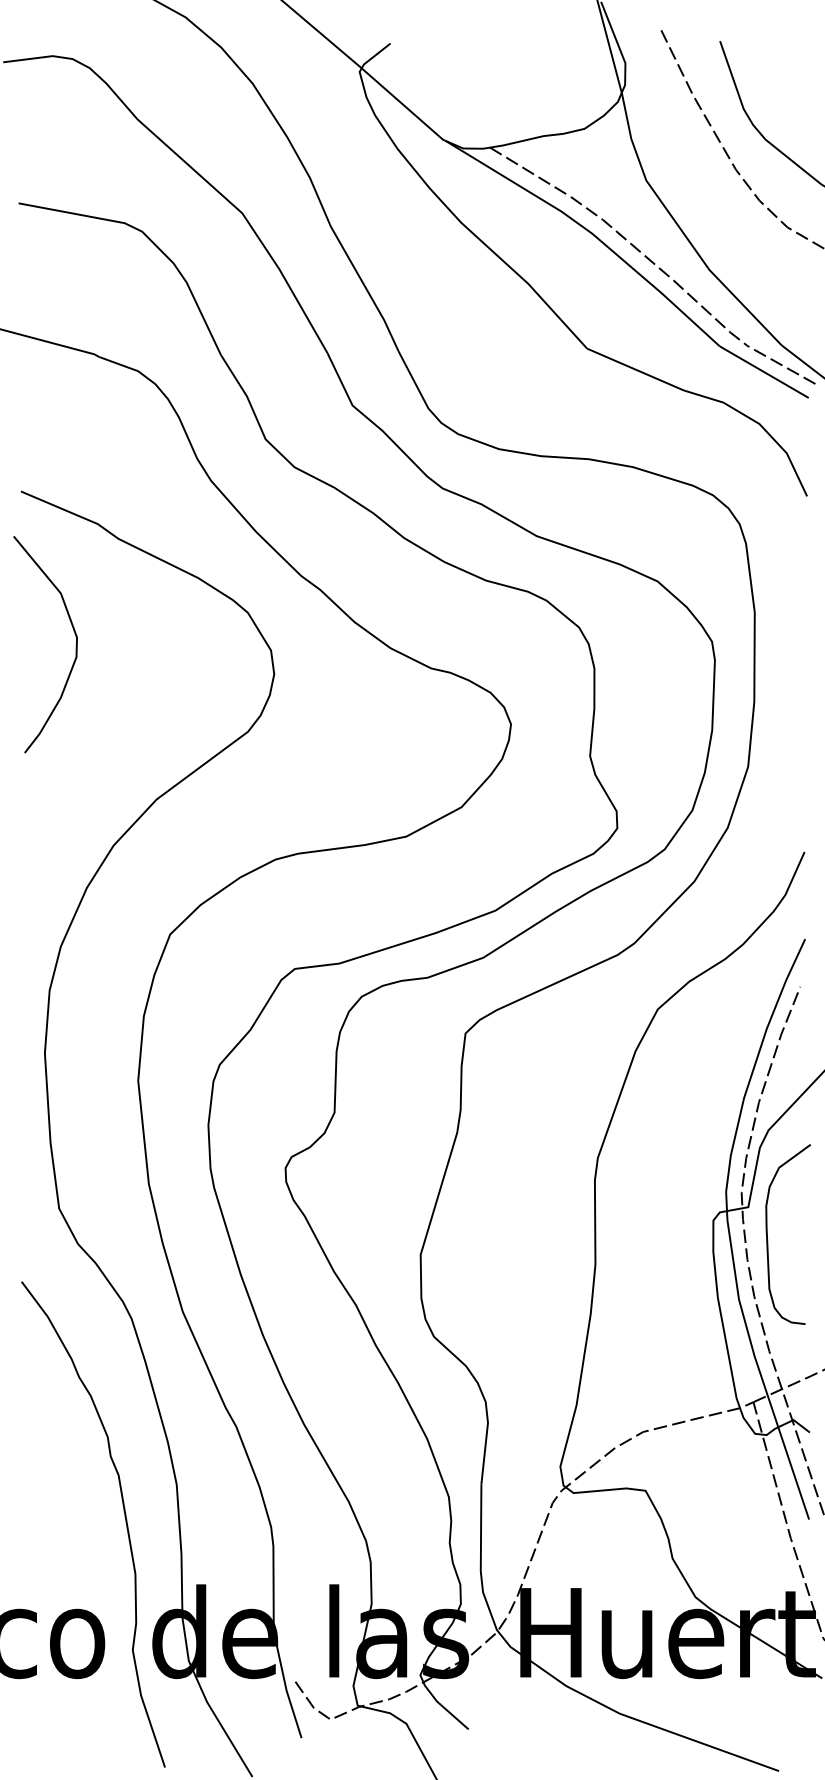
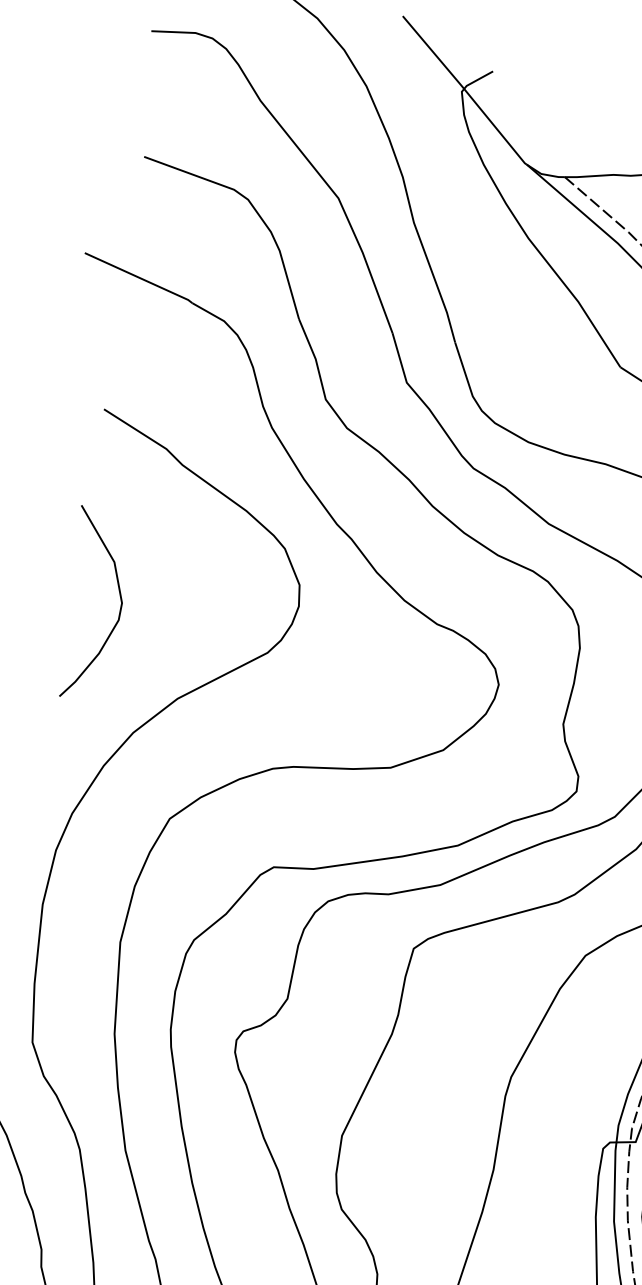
curve: (75, 645) -> (119, 609), moved

